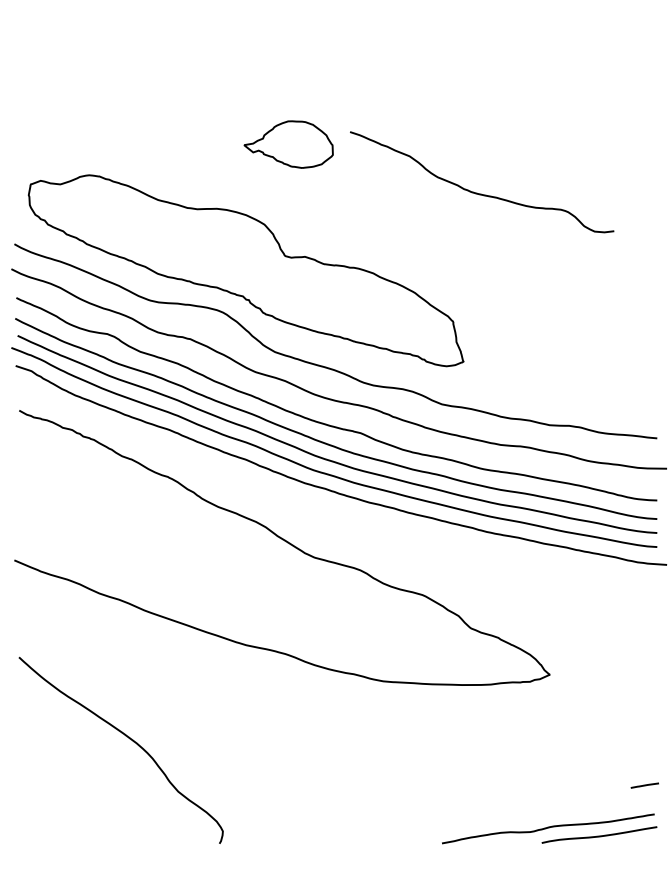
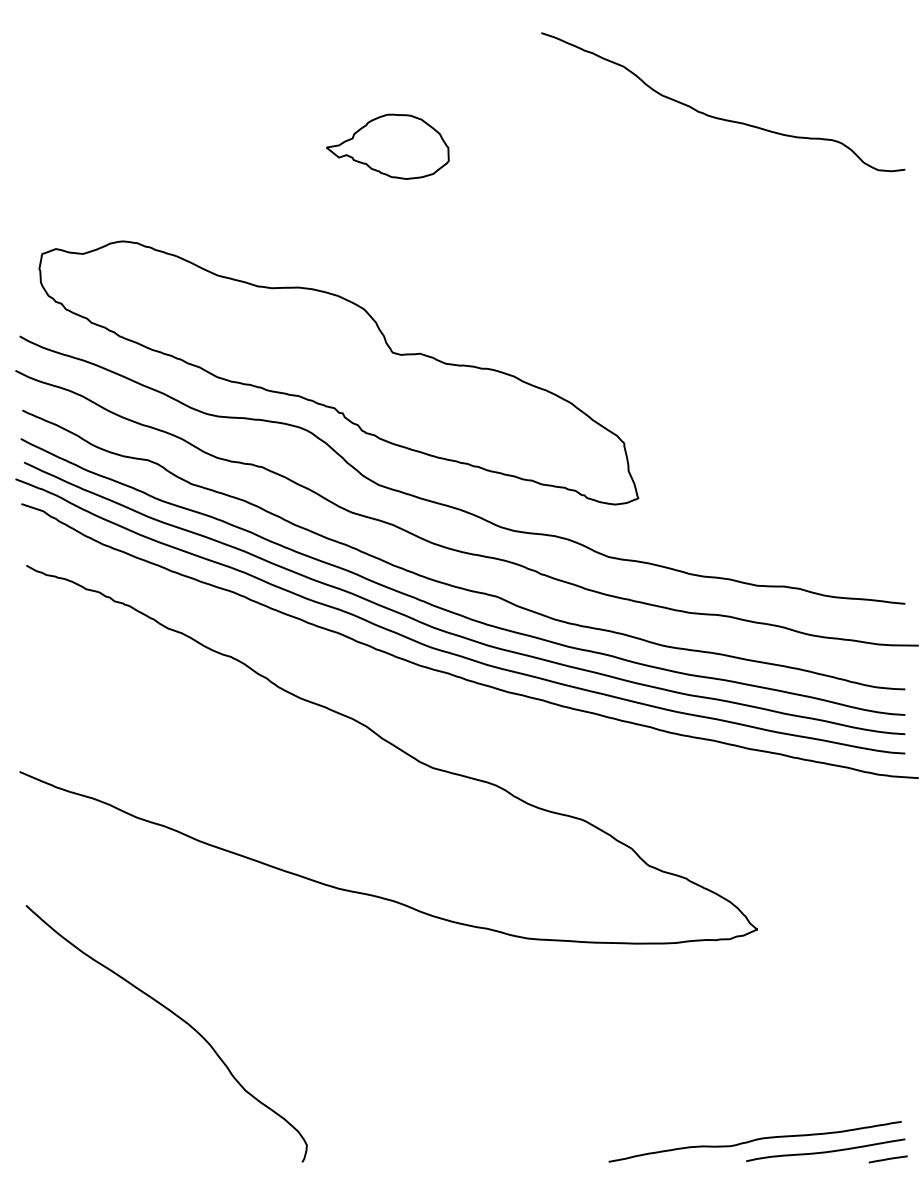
part: (288, 144) -> (387, 146), moved
curve: (481, 193) -> (722, 117), moved
line: (644, 785) -> (887, 1159), moved

